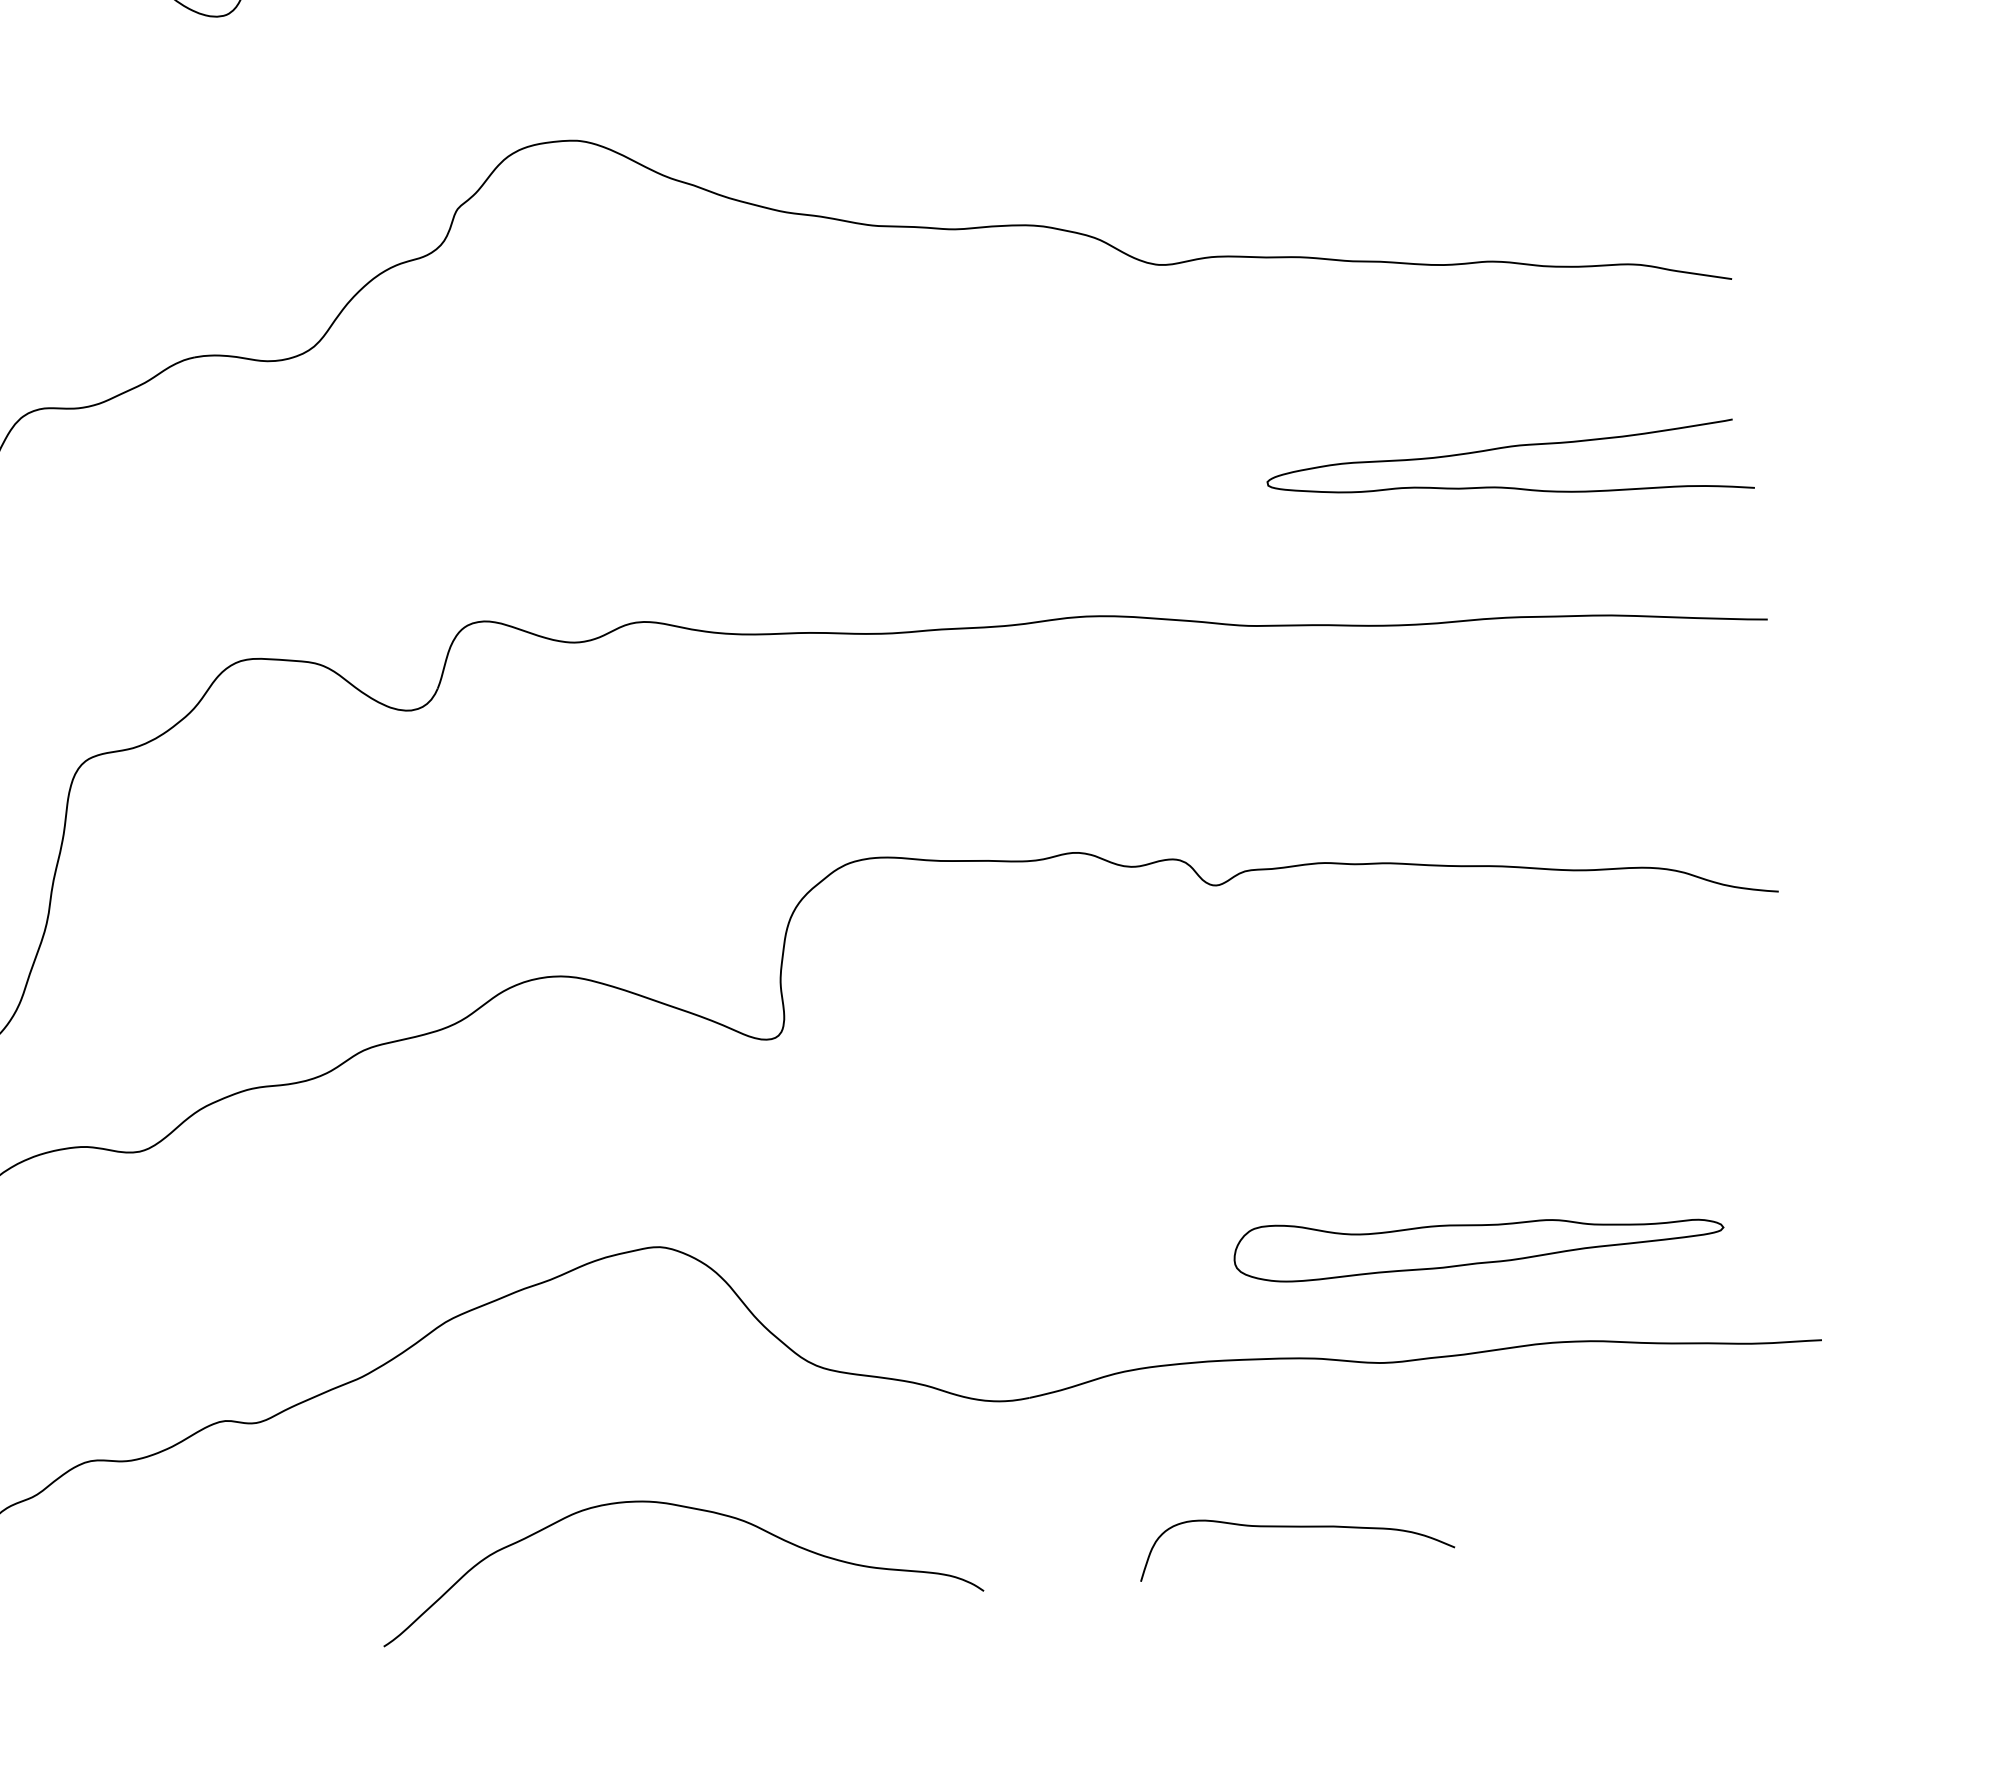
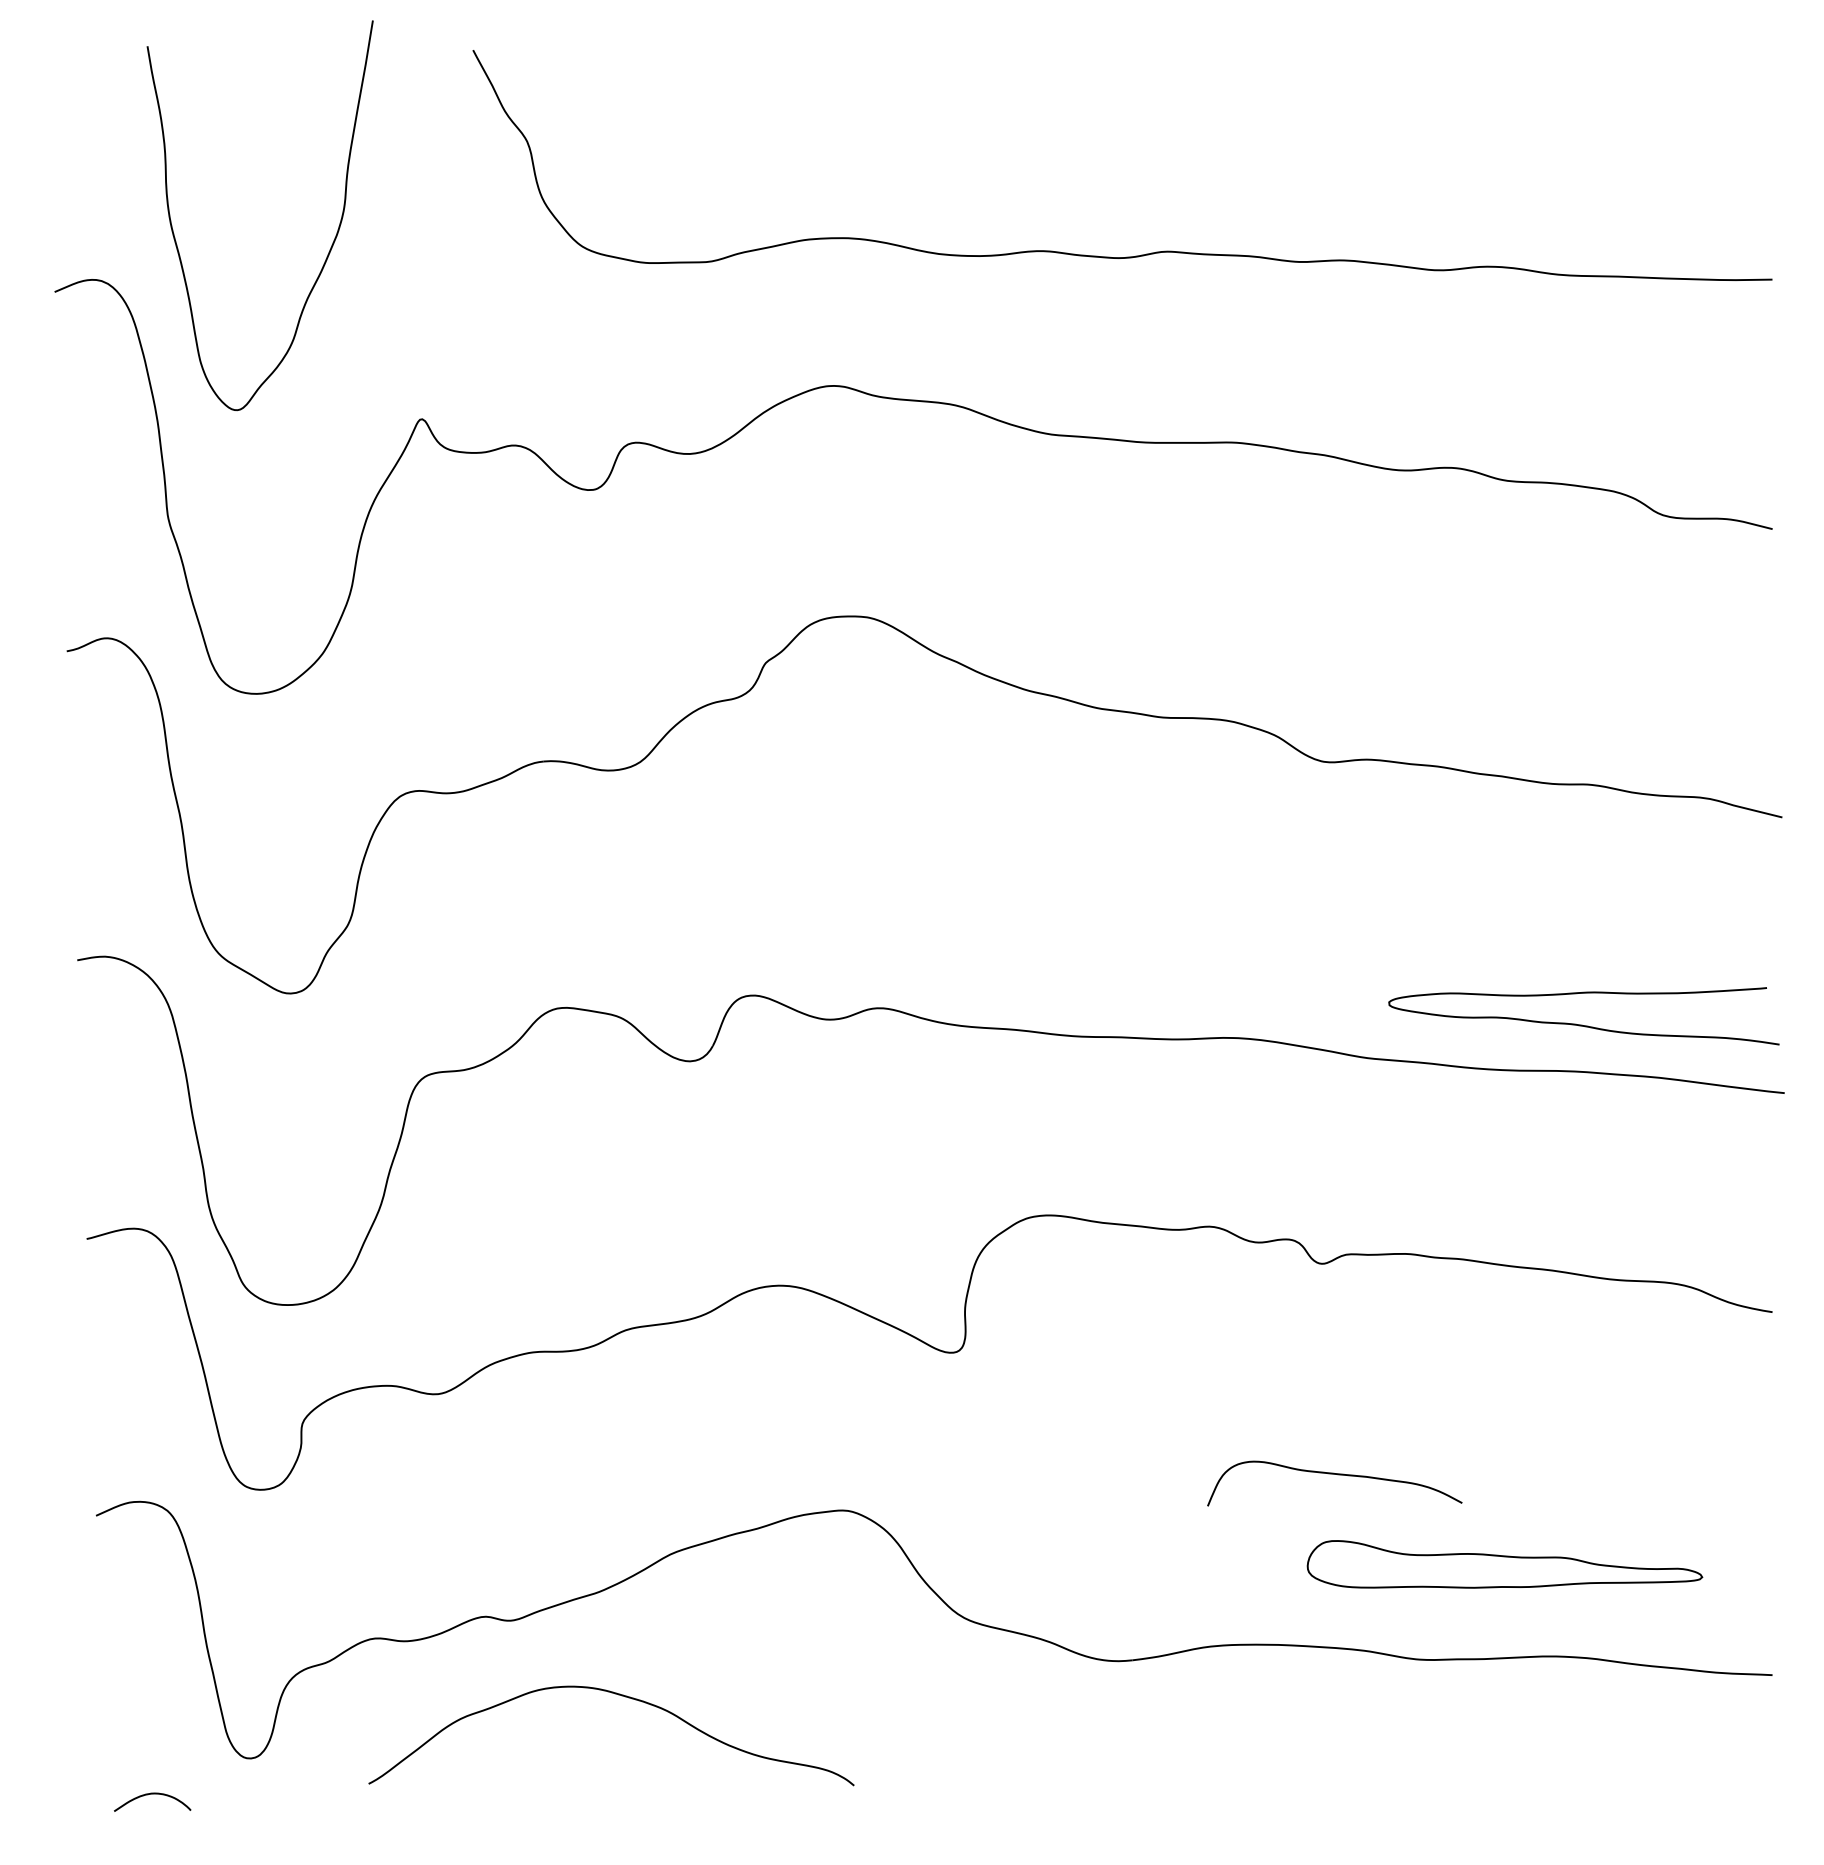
curve: (1509, 486) -> (1582, 1024), moved
curve: (685, 1508) -> (621, 1696), moved
curve: (1297, 1528) -> (1337, 1475), moved

